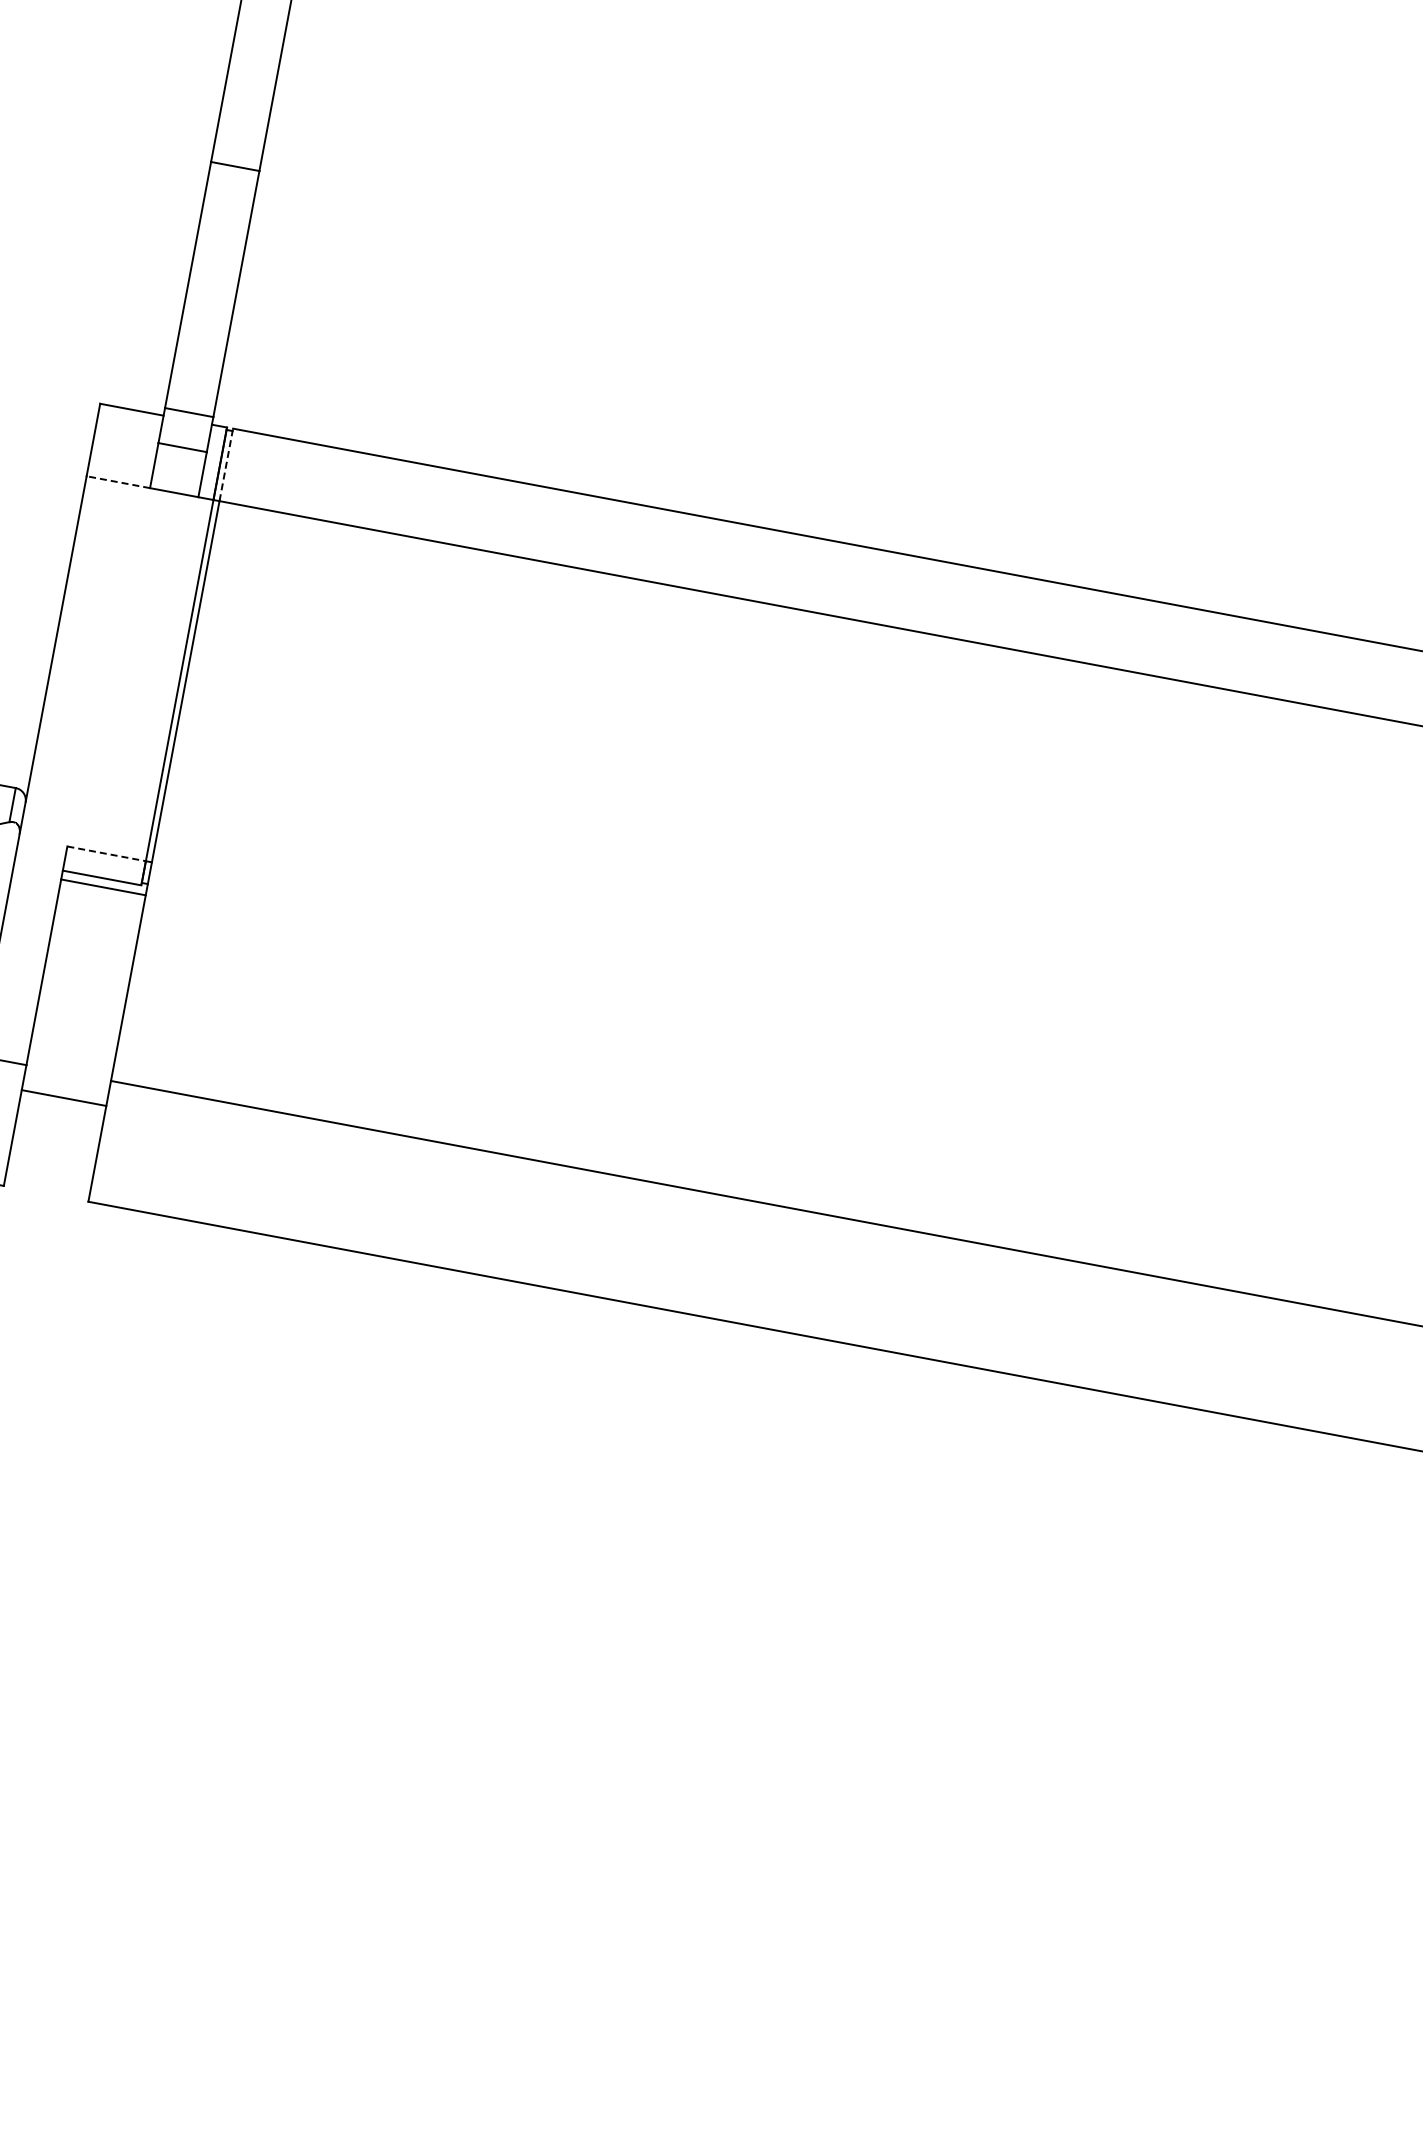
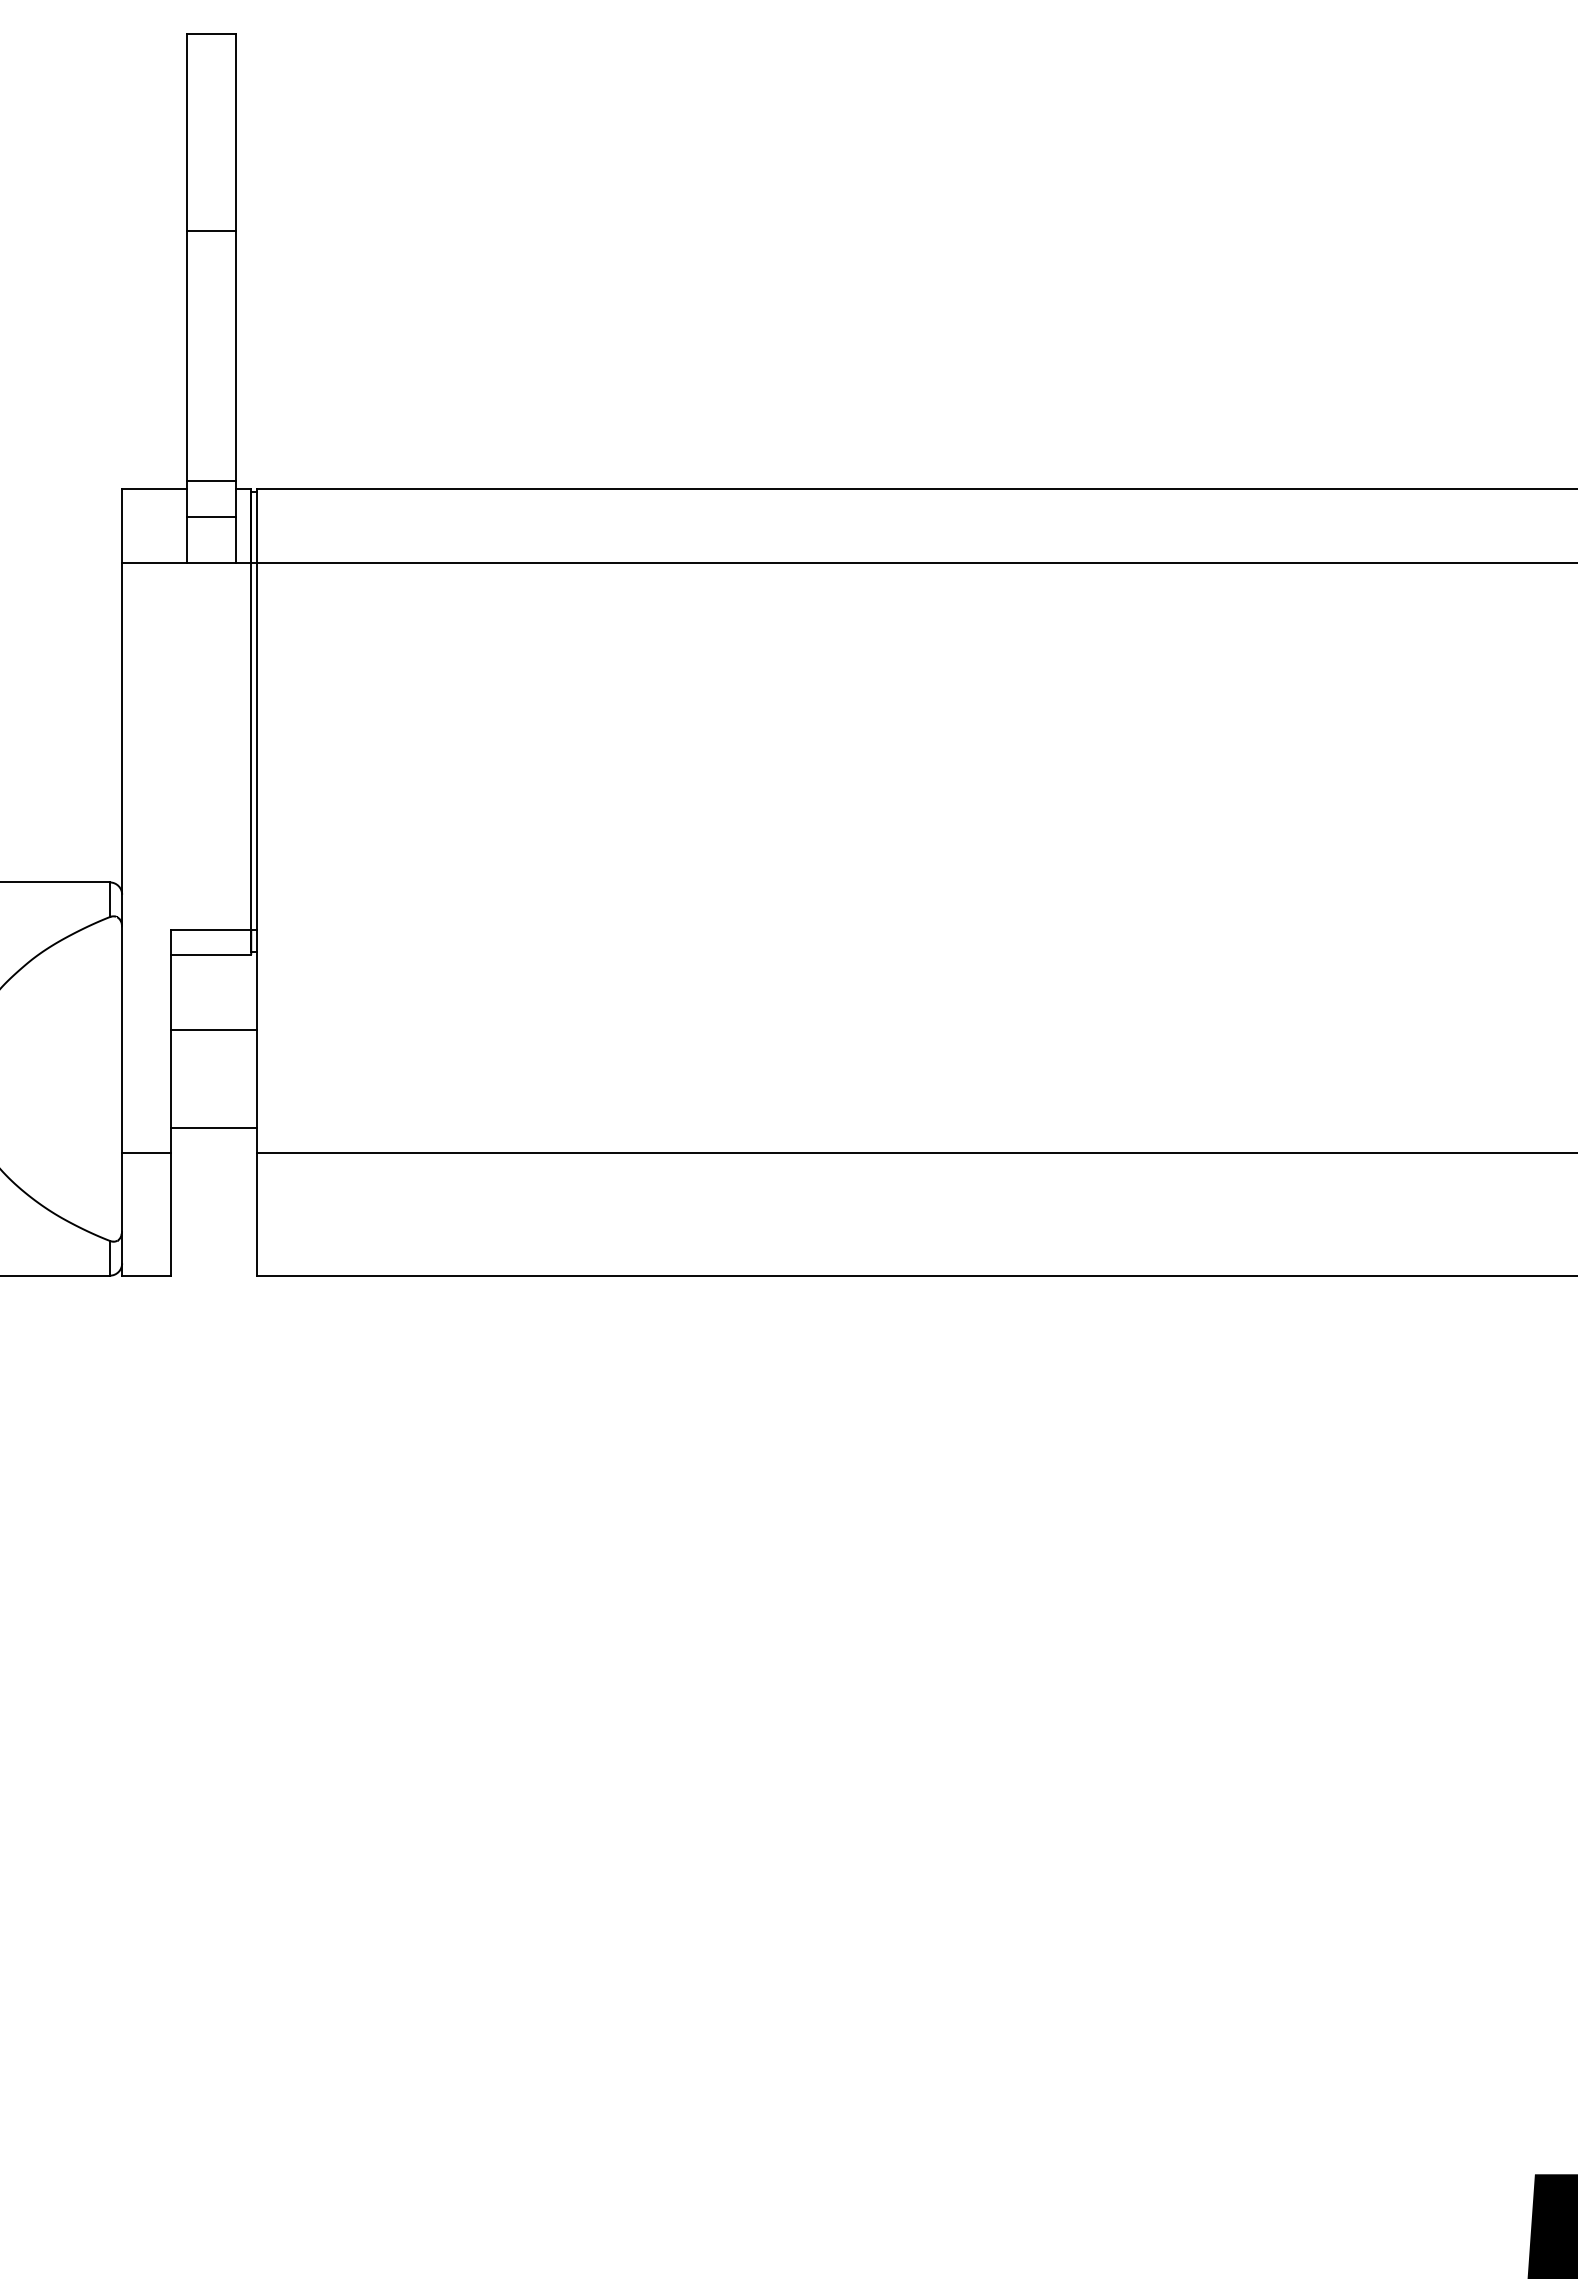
line: (226, 465) -> (257, 526), dashed -> solid
line: (117, 481) -> (153, 562), dashed -> solid
line: (106, 854) -> (211, 930), dashed -> solid
line: (103, 887) -> (214, 1029), moved
line: (64, 1098) -> (214, 1128), moved

